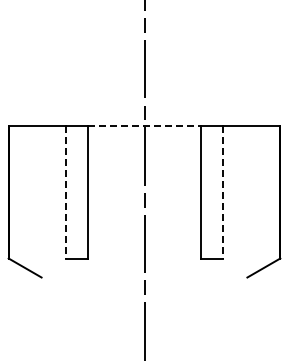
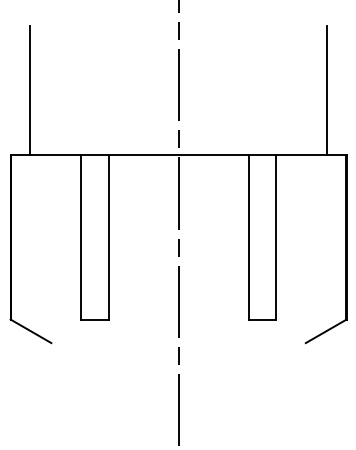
line: (24, 72) -> (30, 89), added
line: (264, 72) -> (326, 89), added
line: (144, 125) -> (178, 155), dashed -> solid
line: (65, 192) -> (80, 237), dashed -> solid
line: (223, 192) -> (276, 237), dashed -> solid

